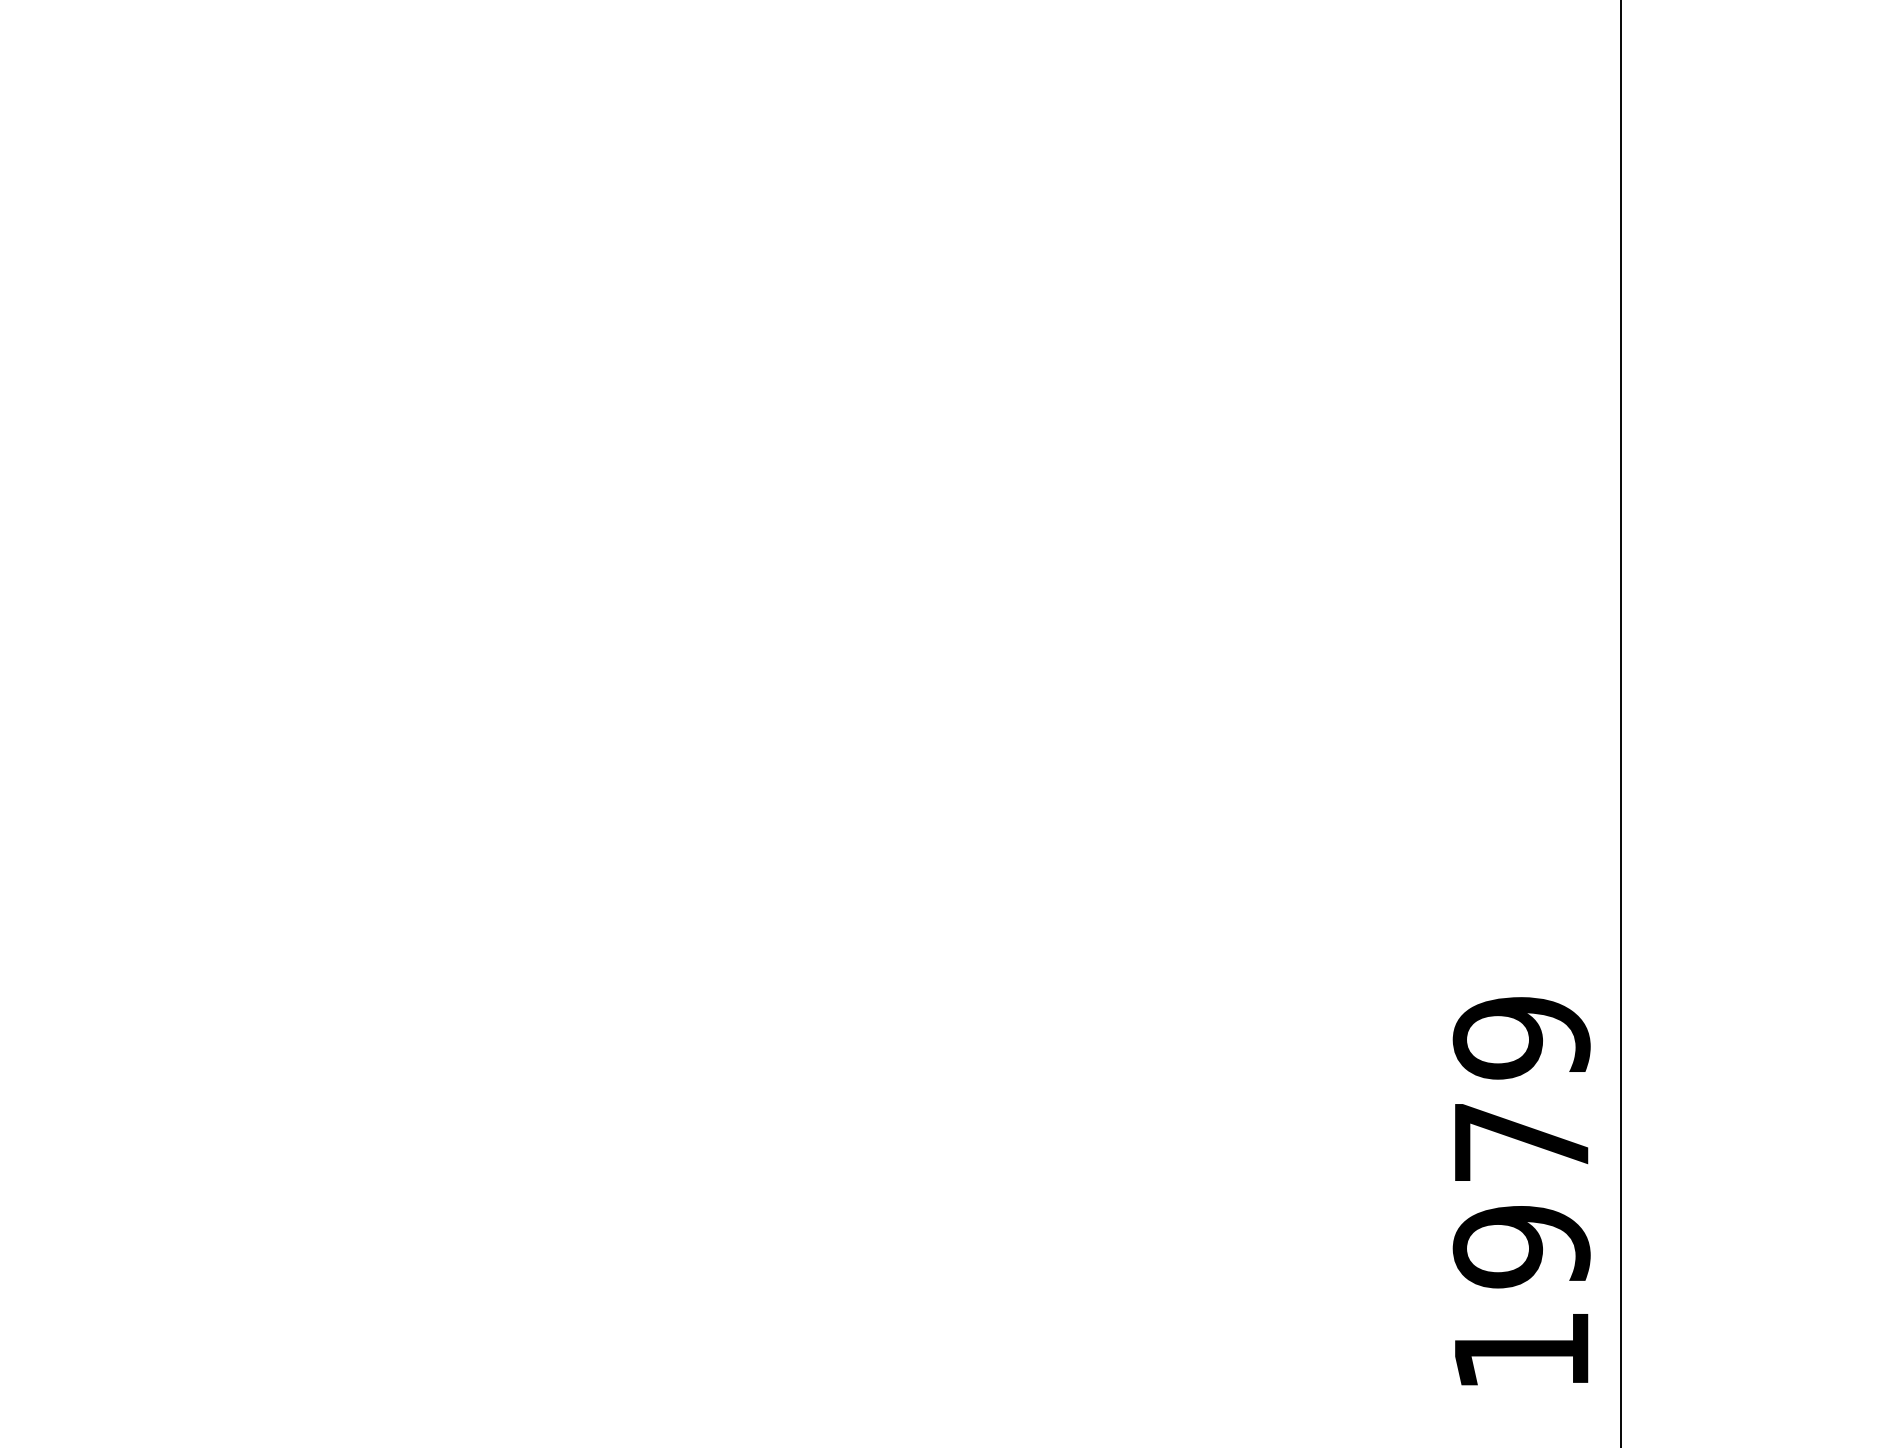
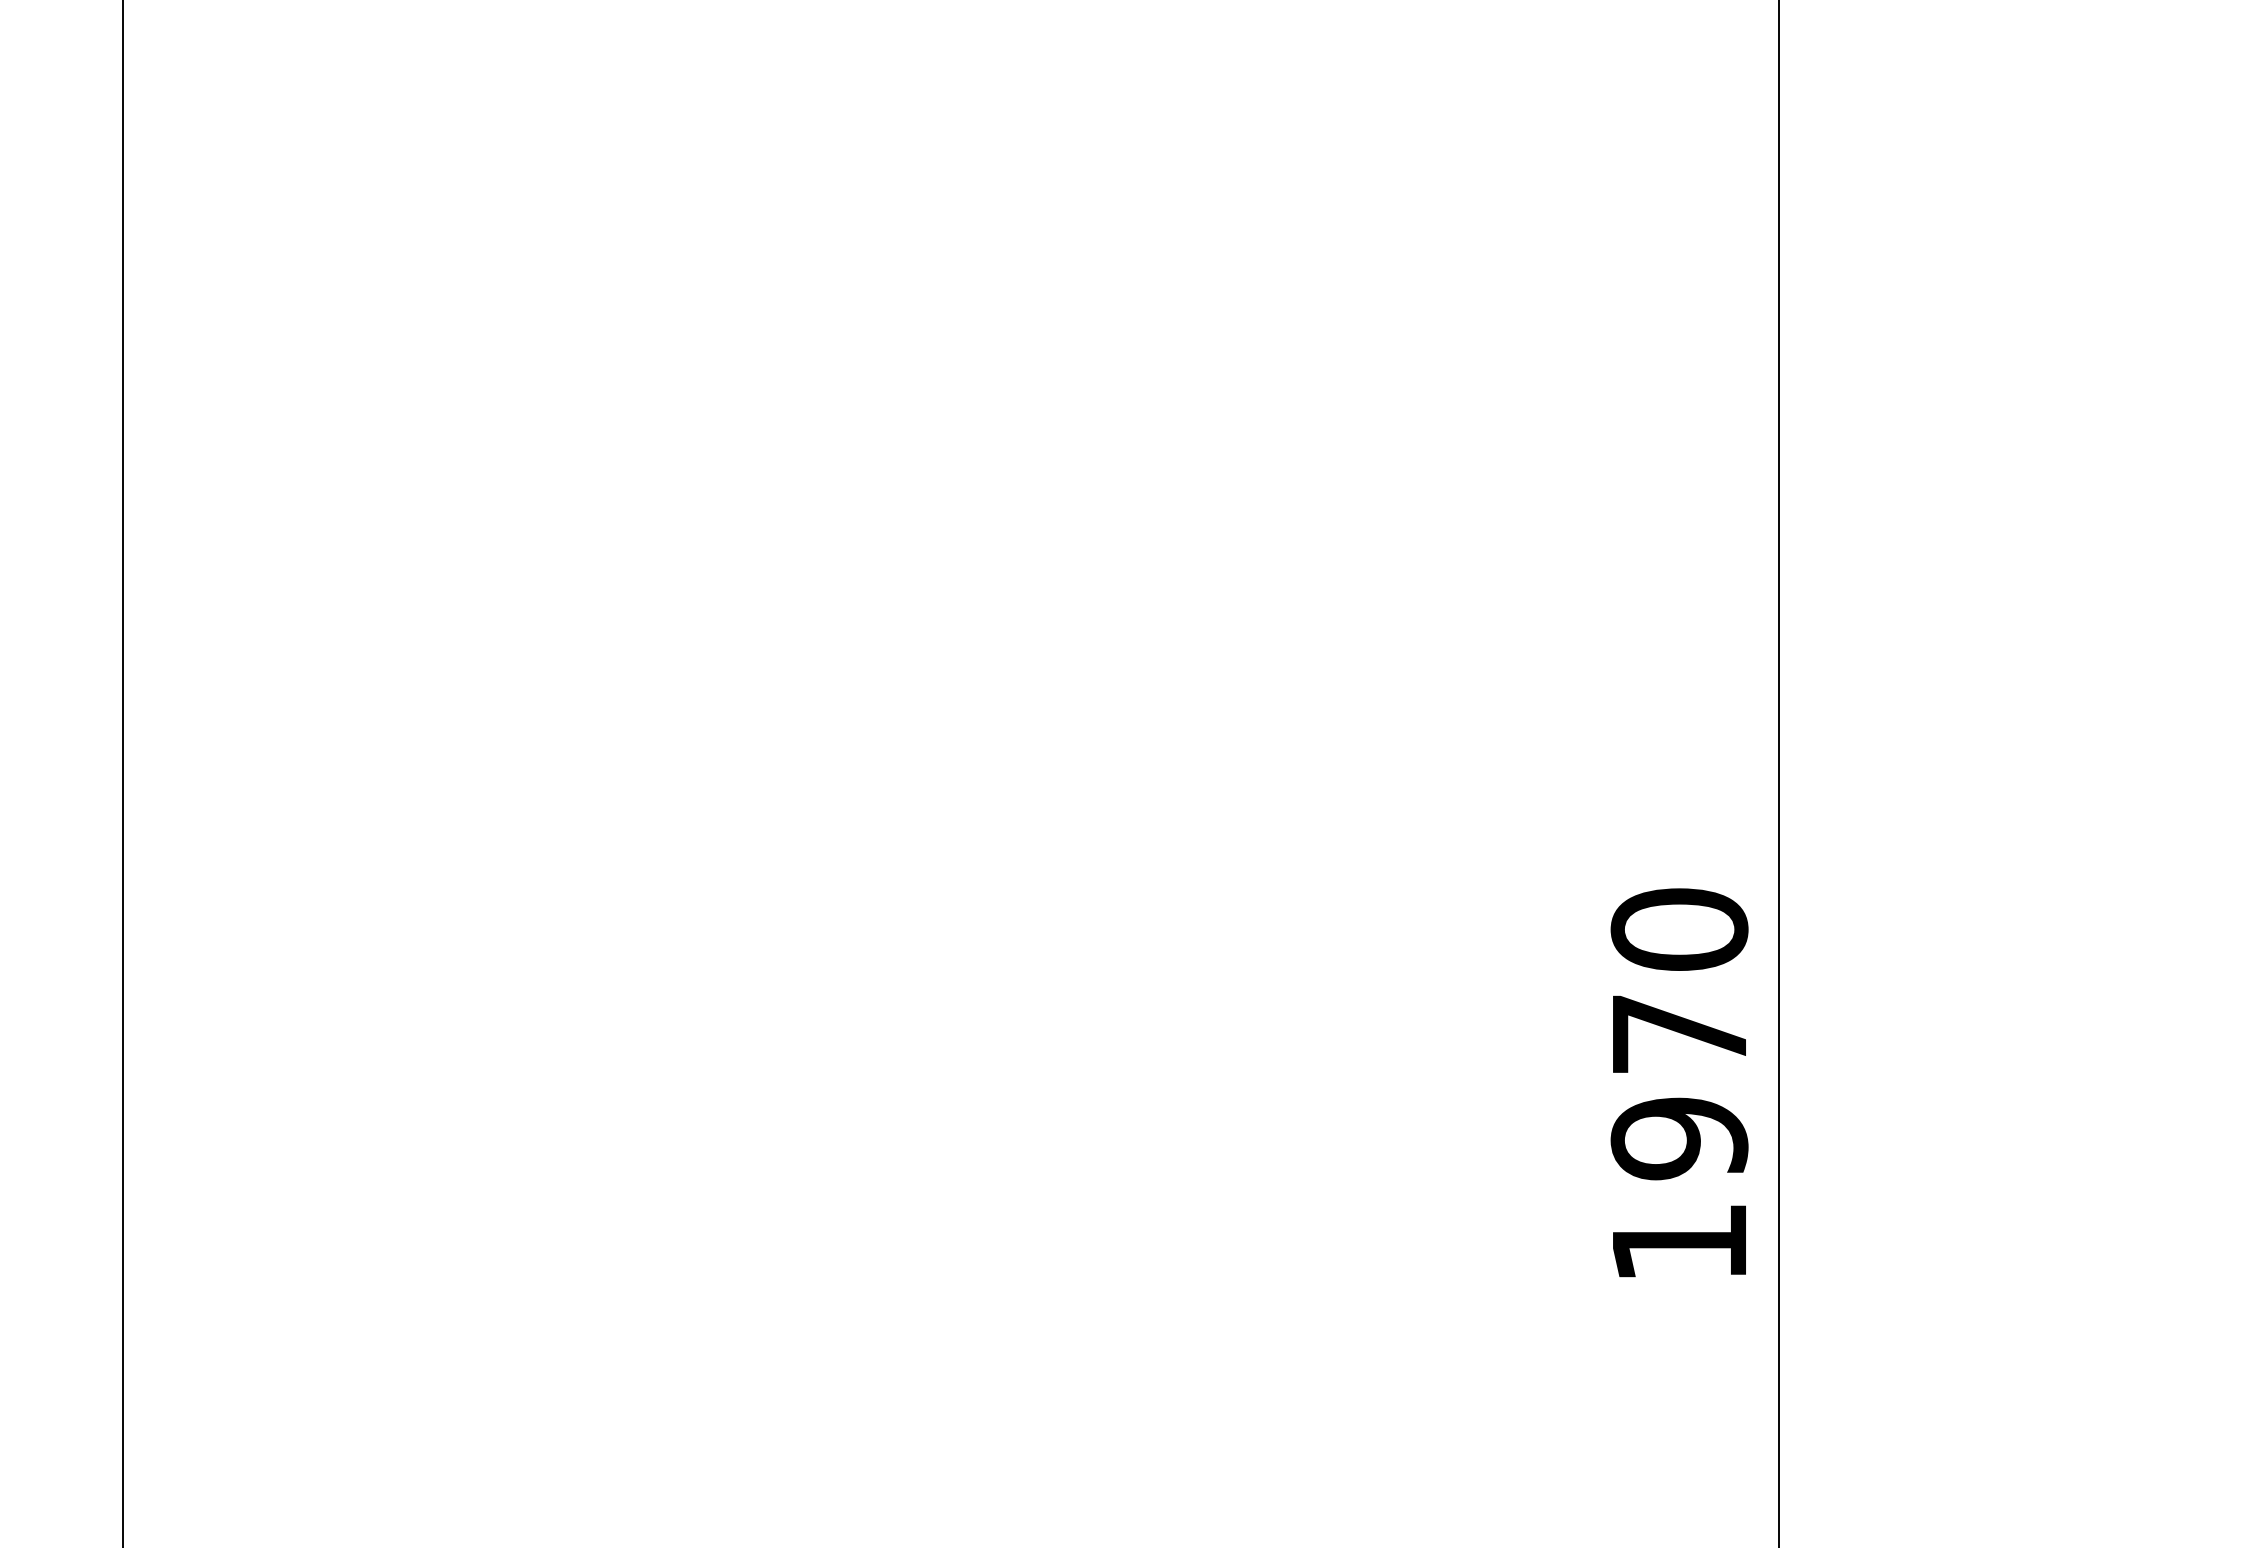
text: (1521, 1037) -> (1679, 929), 1979 -> 1970

